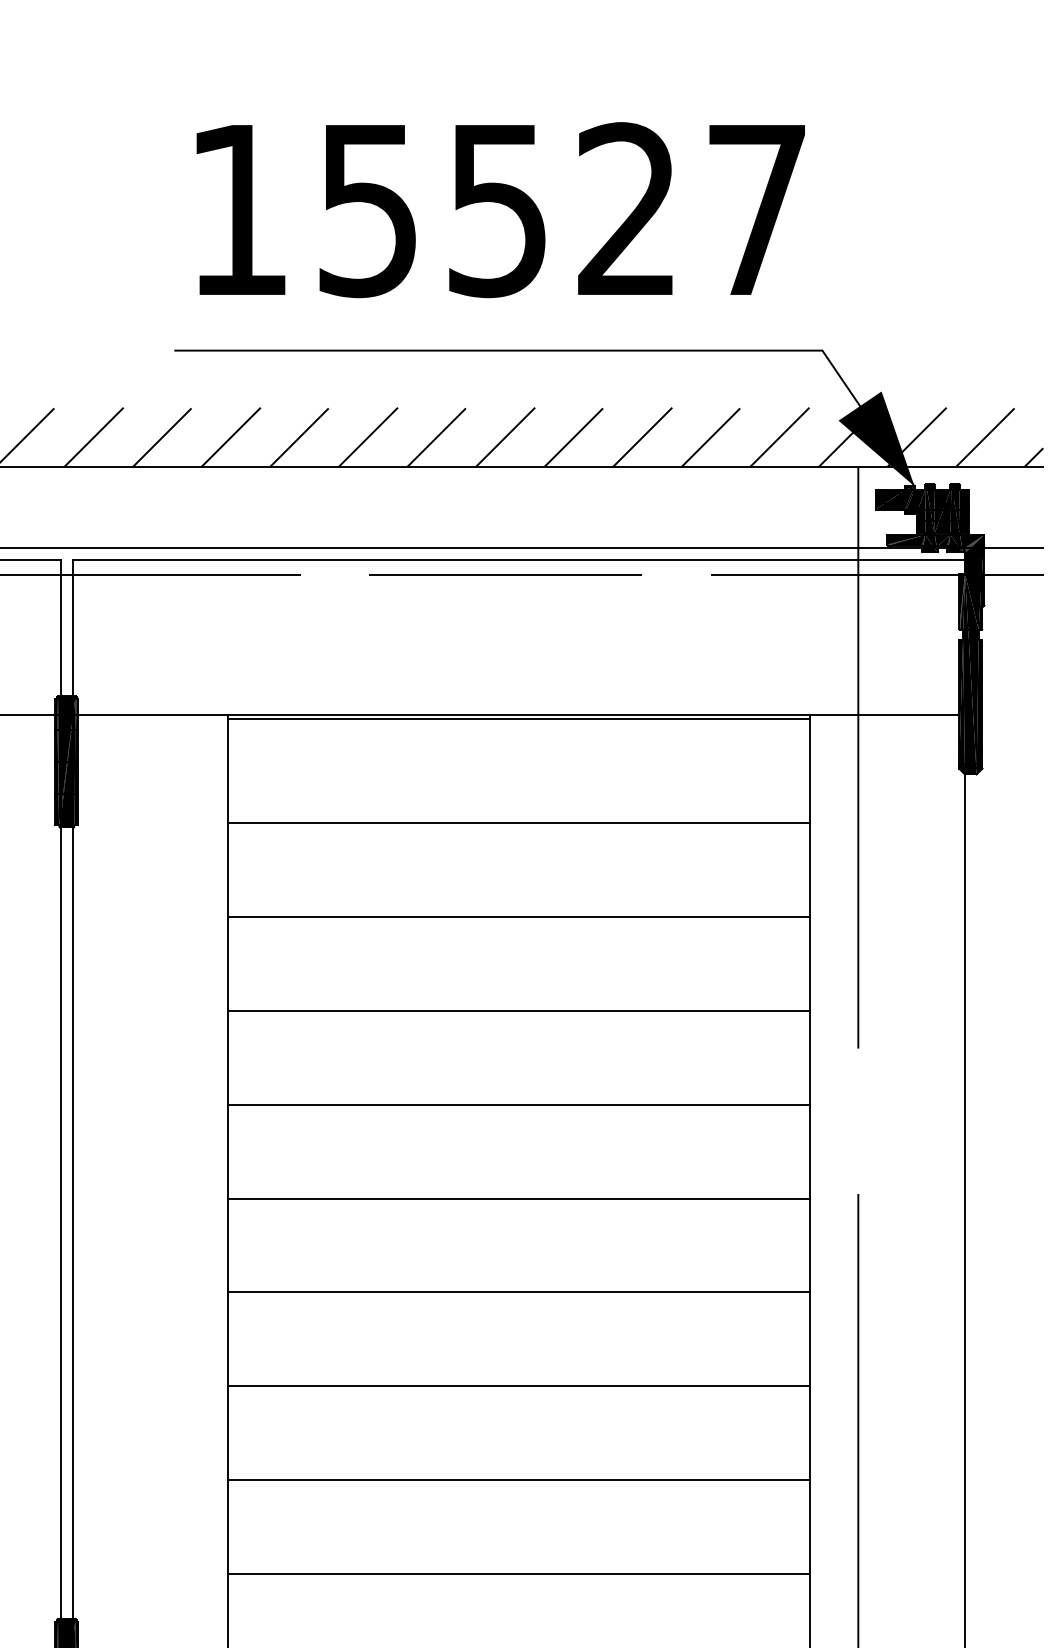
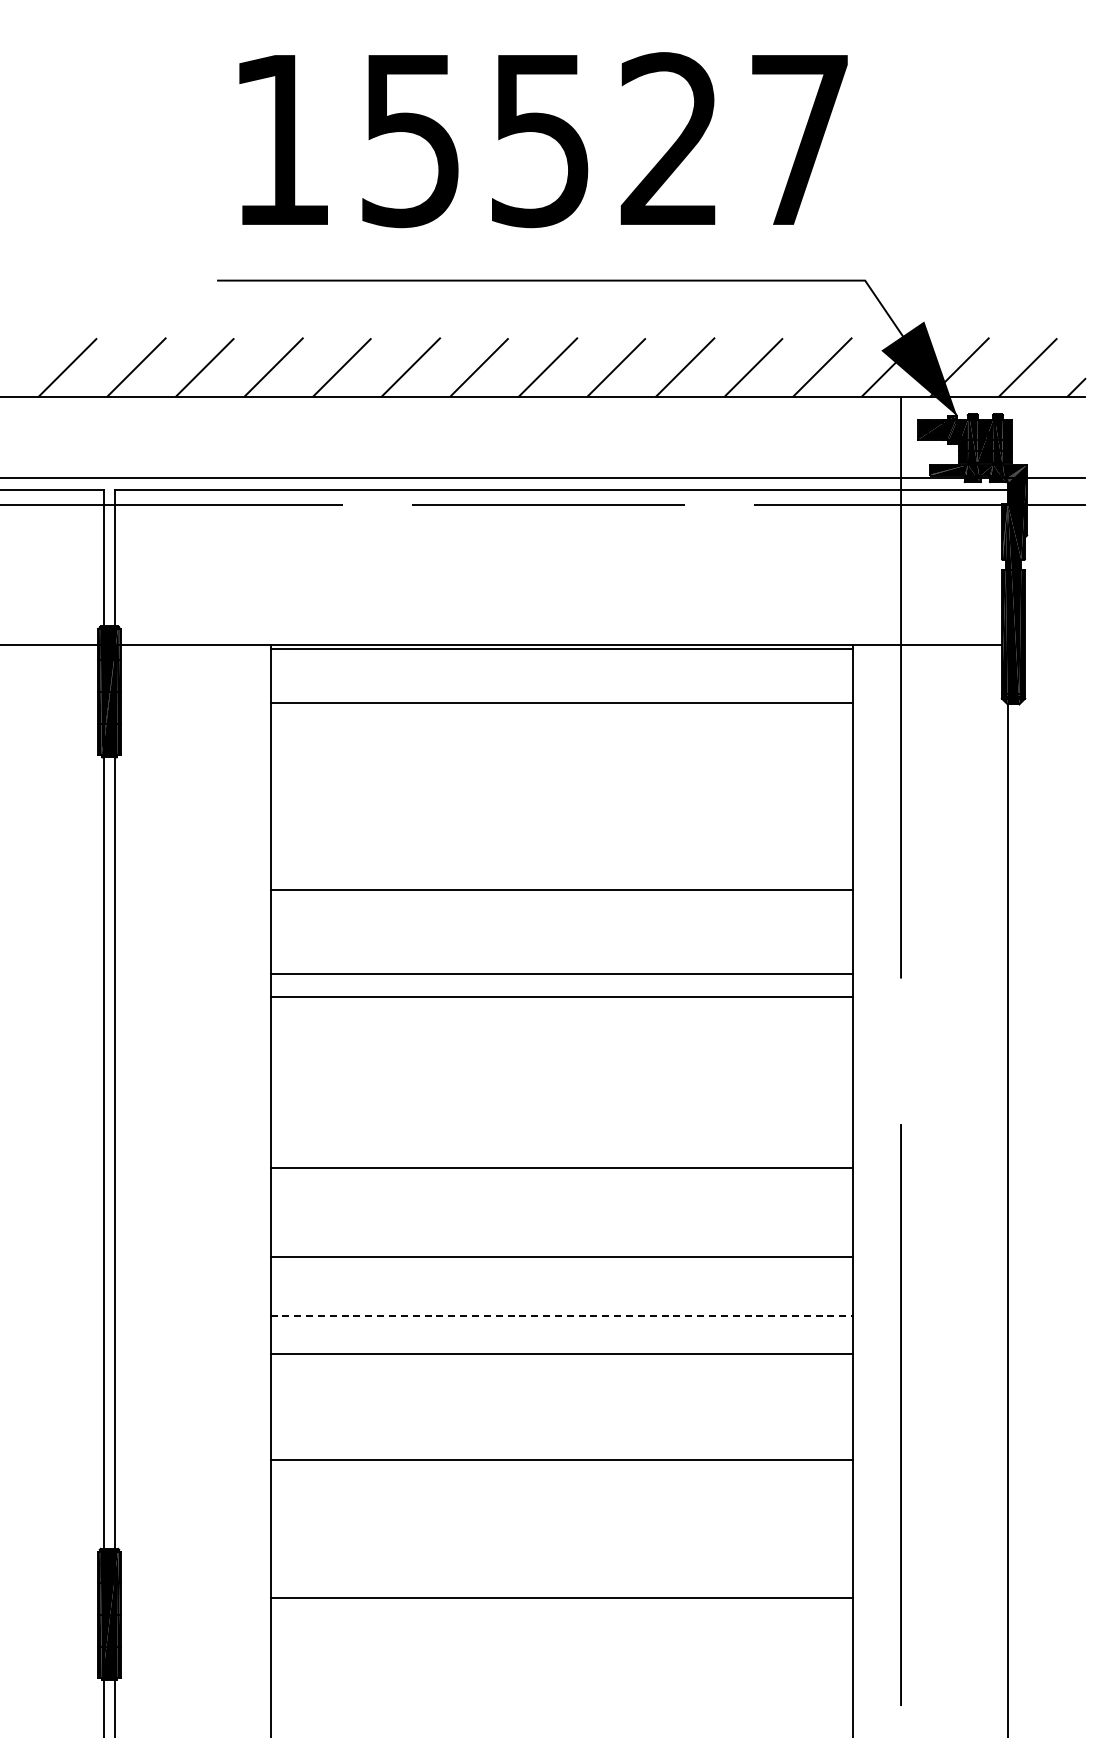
line: (518, 822) -> (561, 702), moved
line: (518, 916) -> (561, 889), moved
line: (518, 1010) -> (561, 996), moved
line: (518, 1104) -> (561, 973), moved
line: (518, 1198) -> (561, 1167), moved
line: (518, 1292) -> (561, 1257), moved
line: (518, 1386) -> (561, 1316), solid -> dashed
line: (518, 1480) -> (561, 1354), moved
line: (518, 1574) -> (561, 1460), moved

